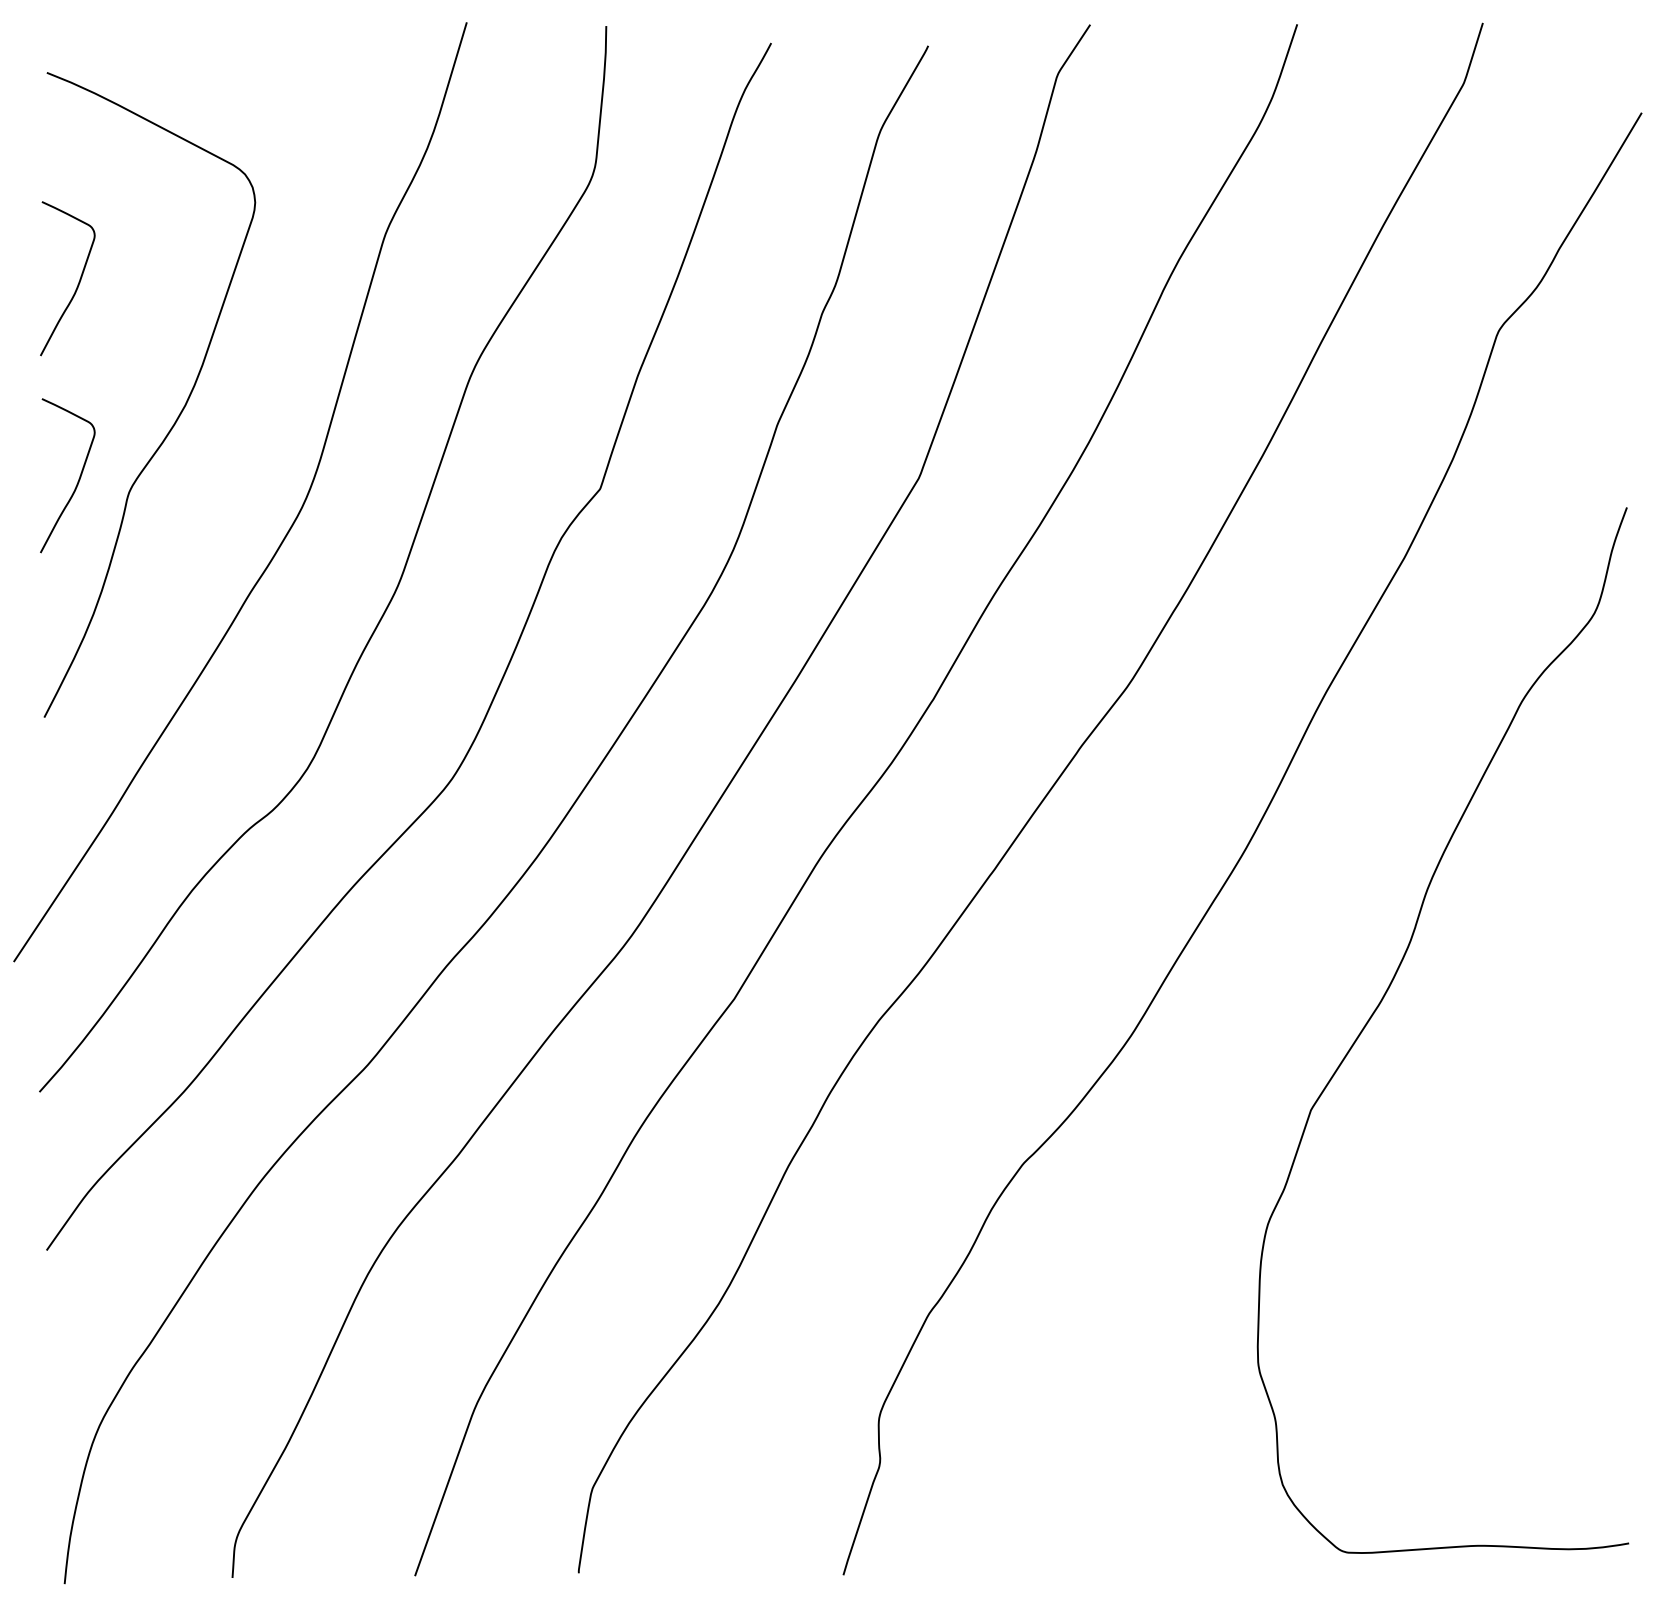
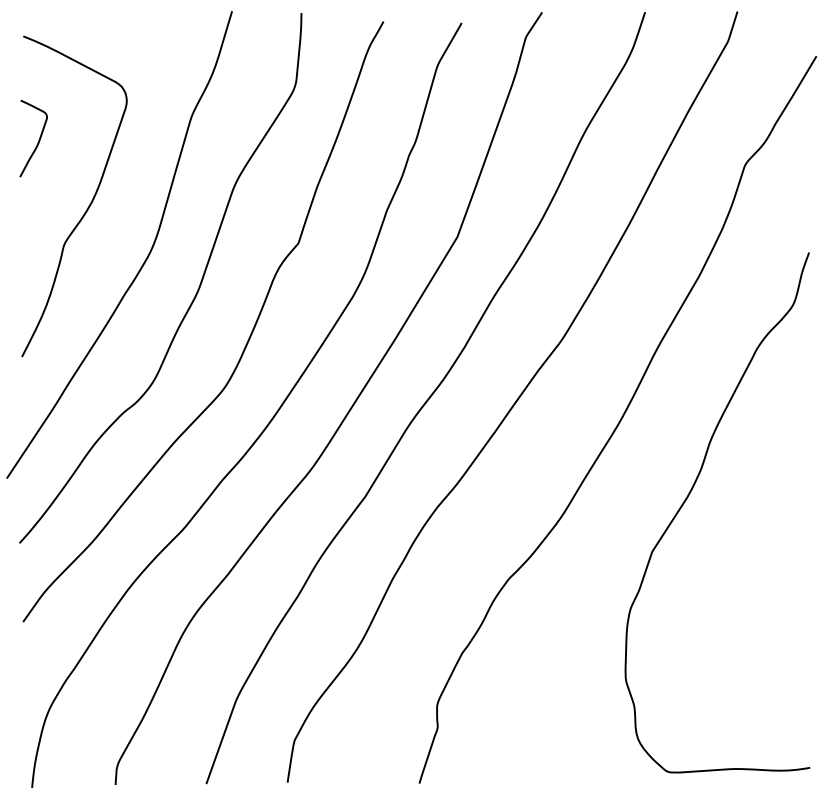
curve: (77, 477) -> (38, 237), removed

